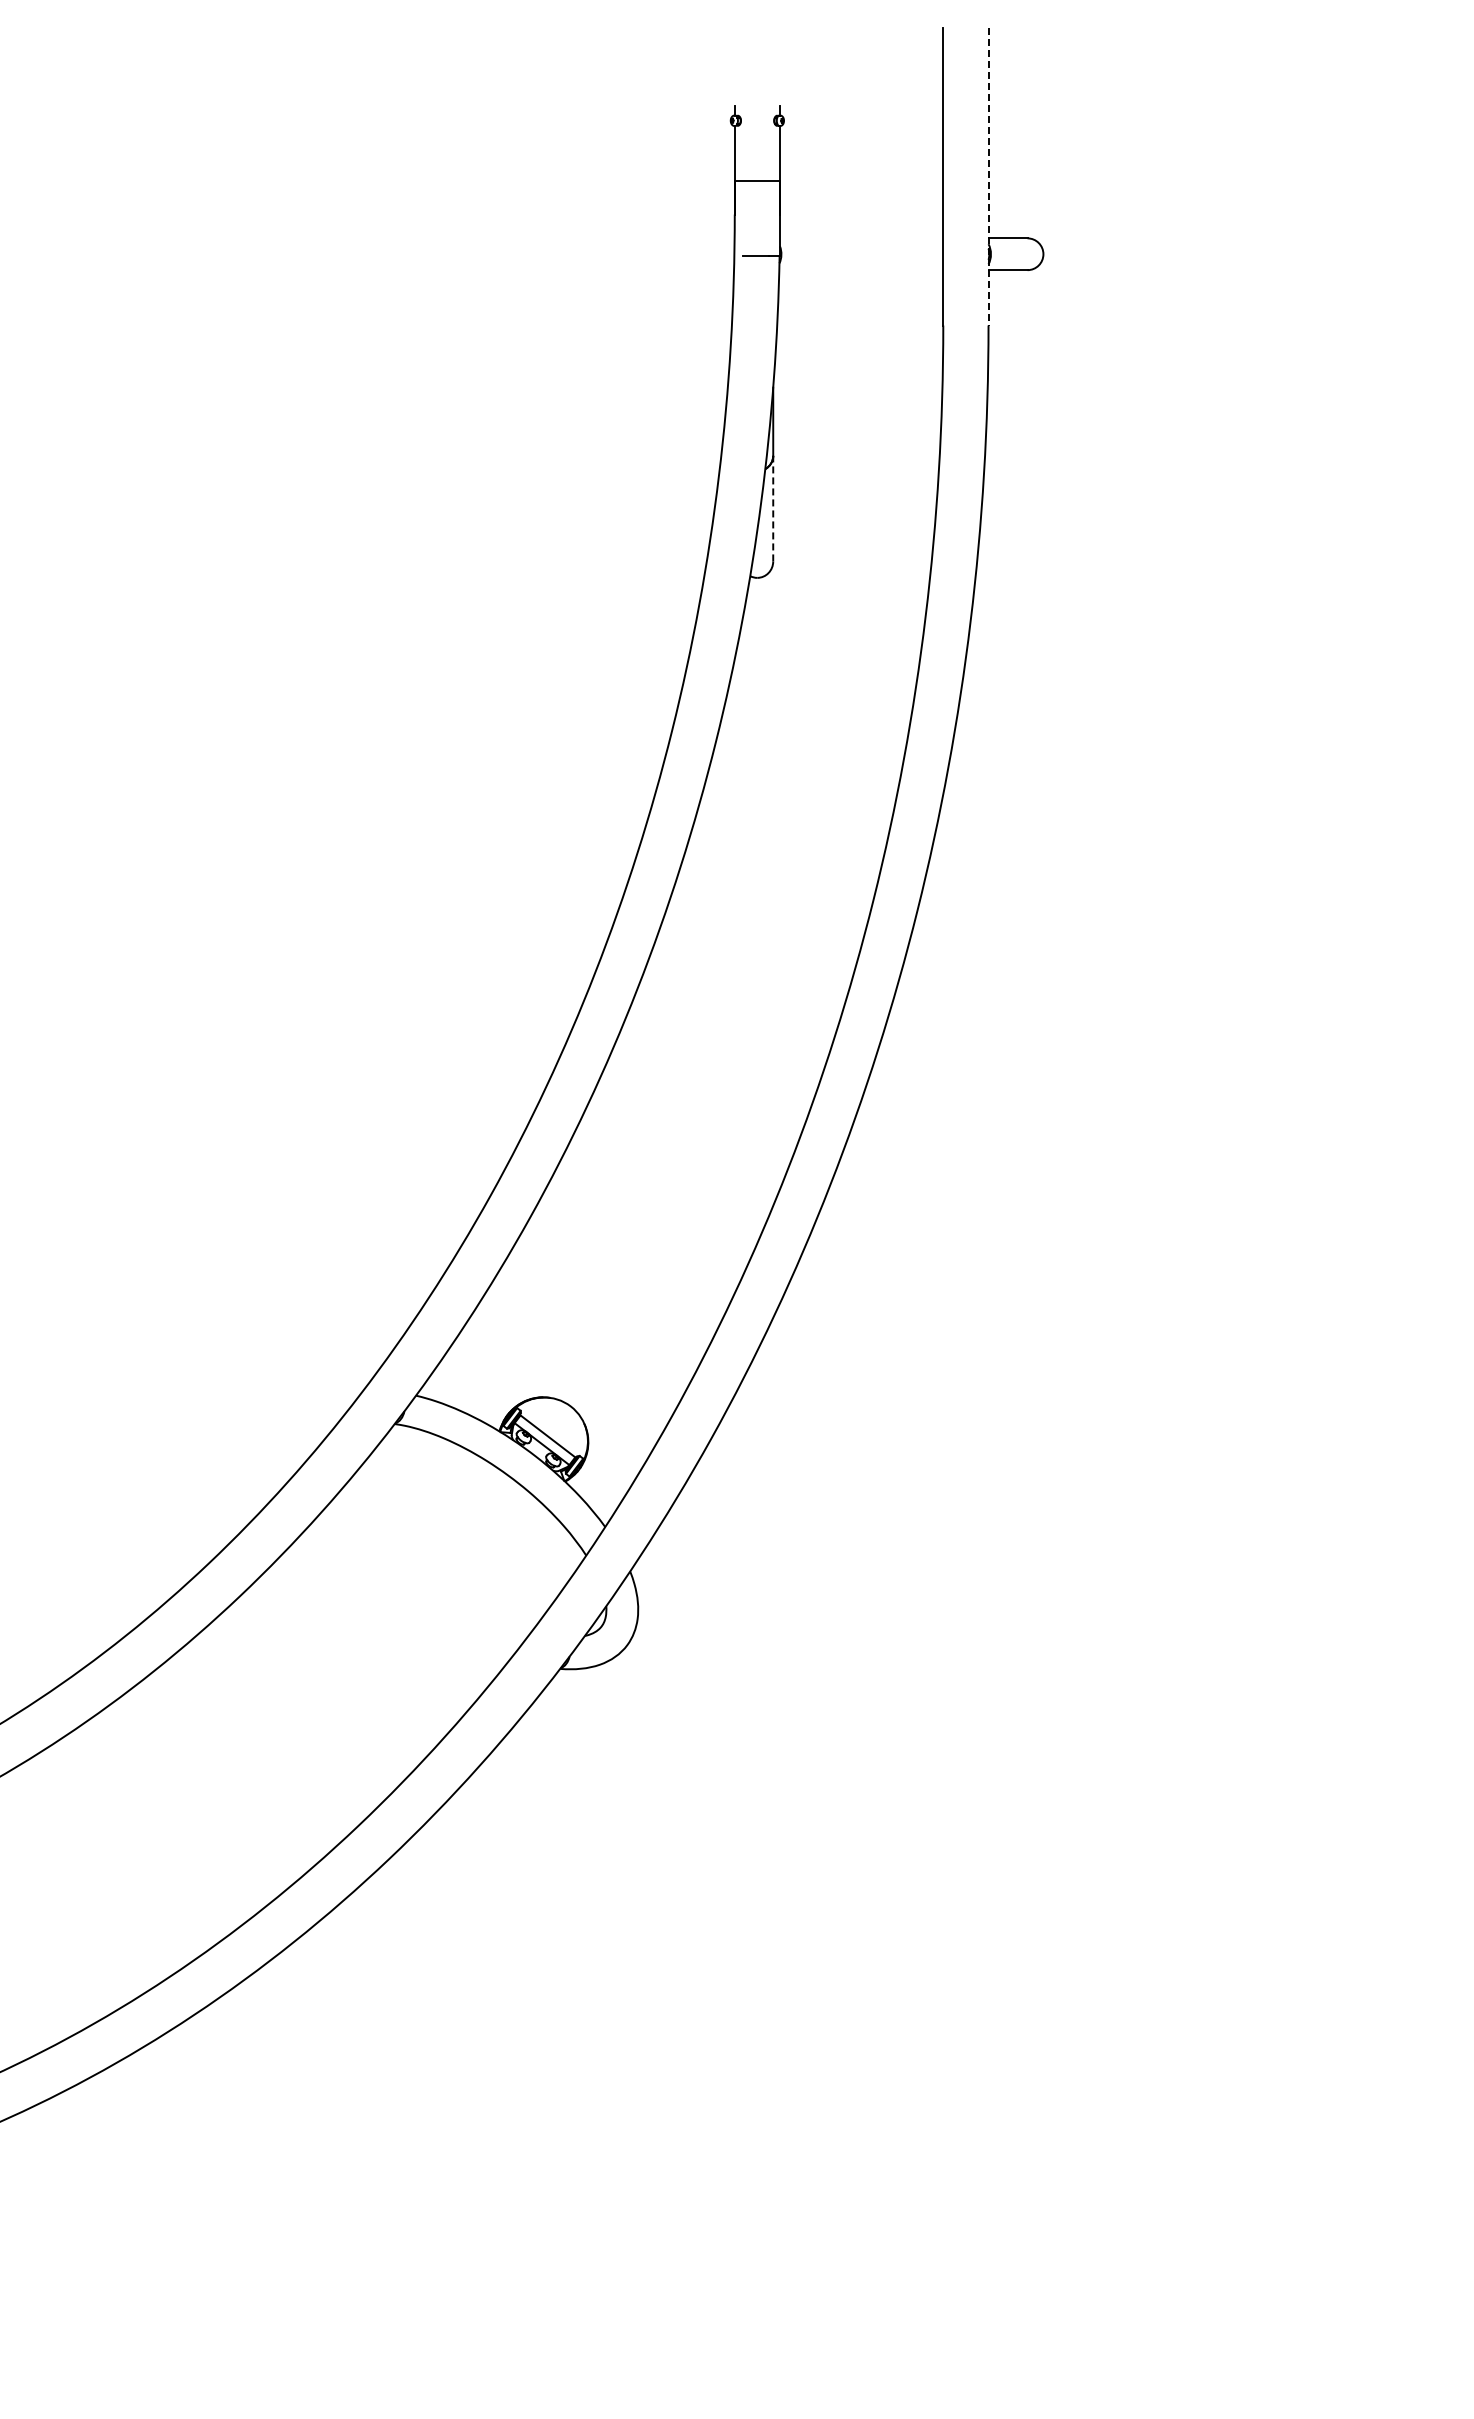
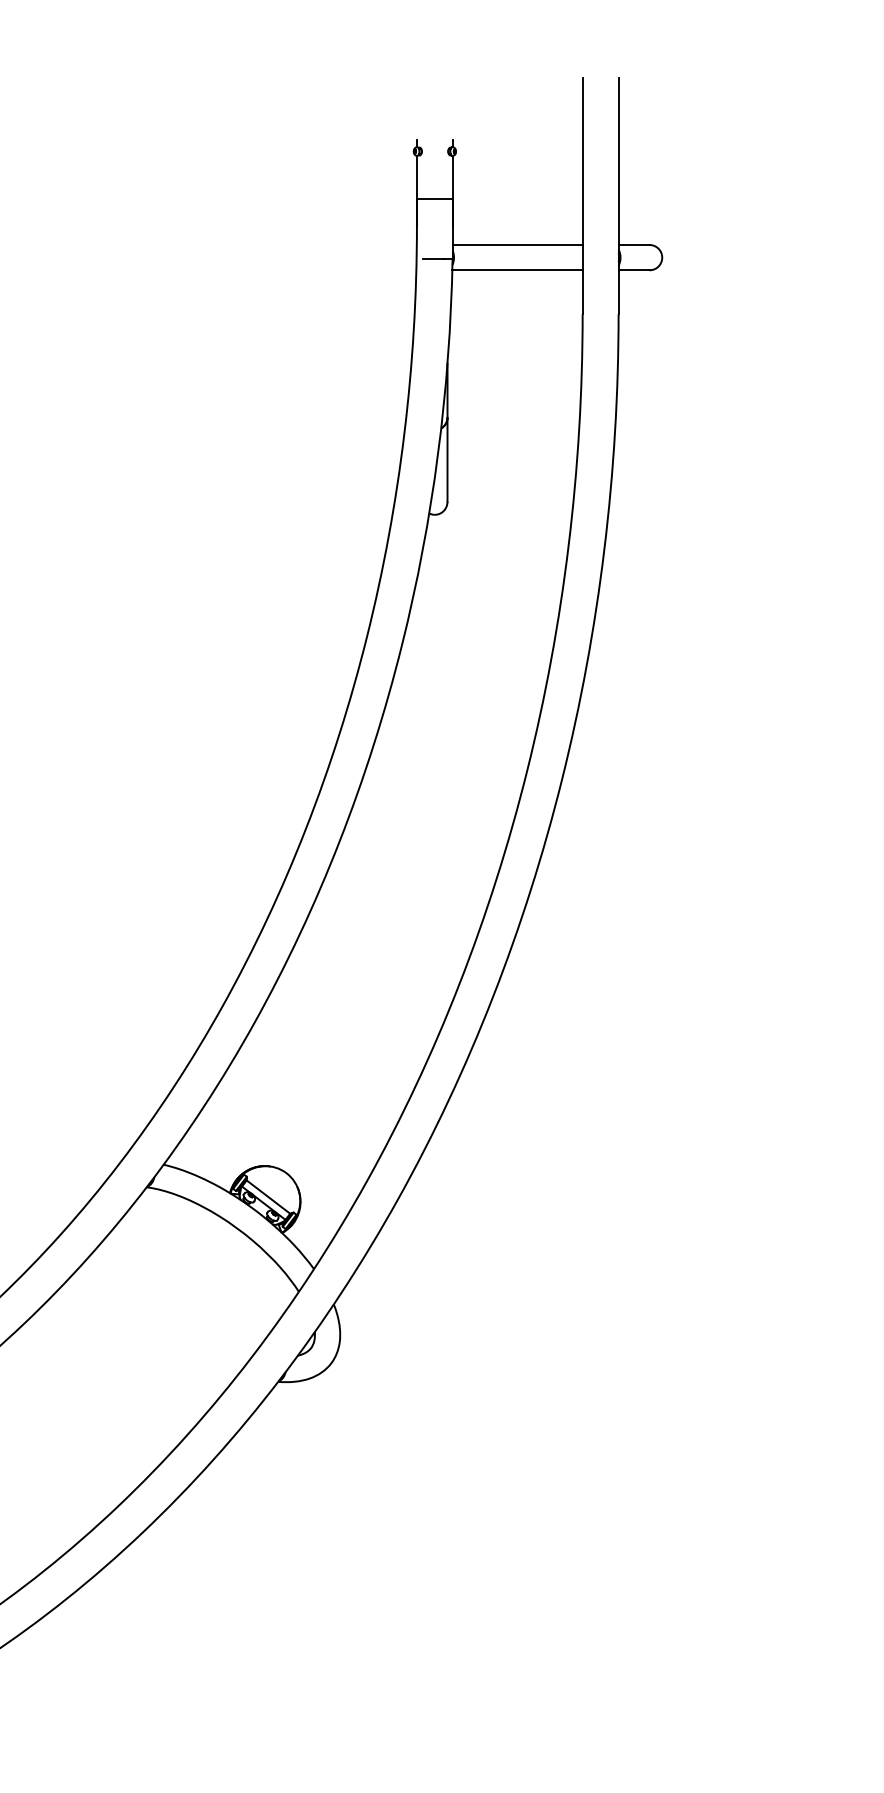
line: (988, 176) -> (618, 195), dashed -> solid
line: (861, 238) -> (517, 245), added
line: (861, 270) -> (517, 270), added
line: (773, 508) -> (447, 459), dashed -> solid

